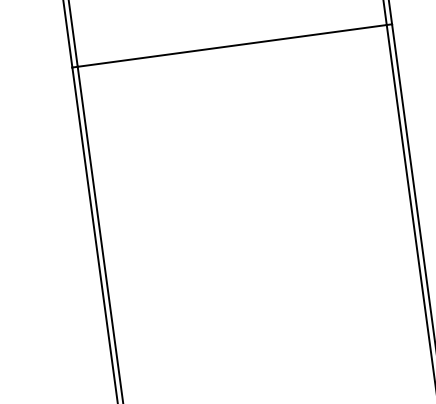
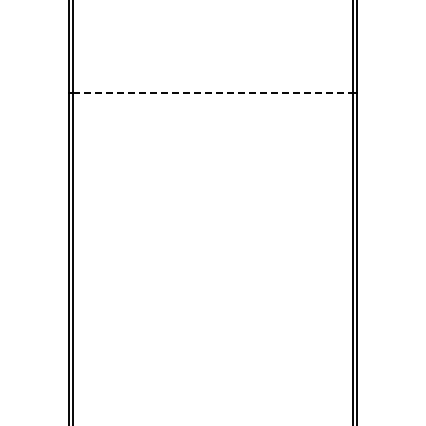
line: (232, 45) -> (213, 92), solid -> dashed

